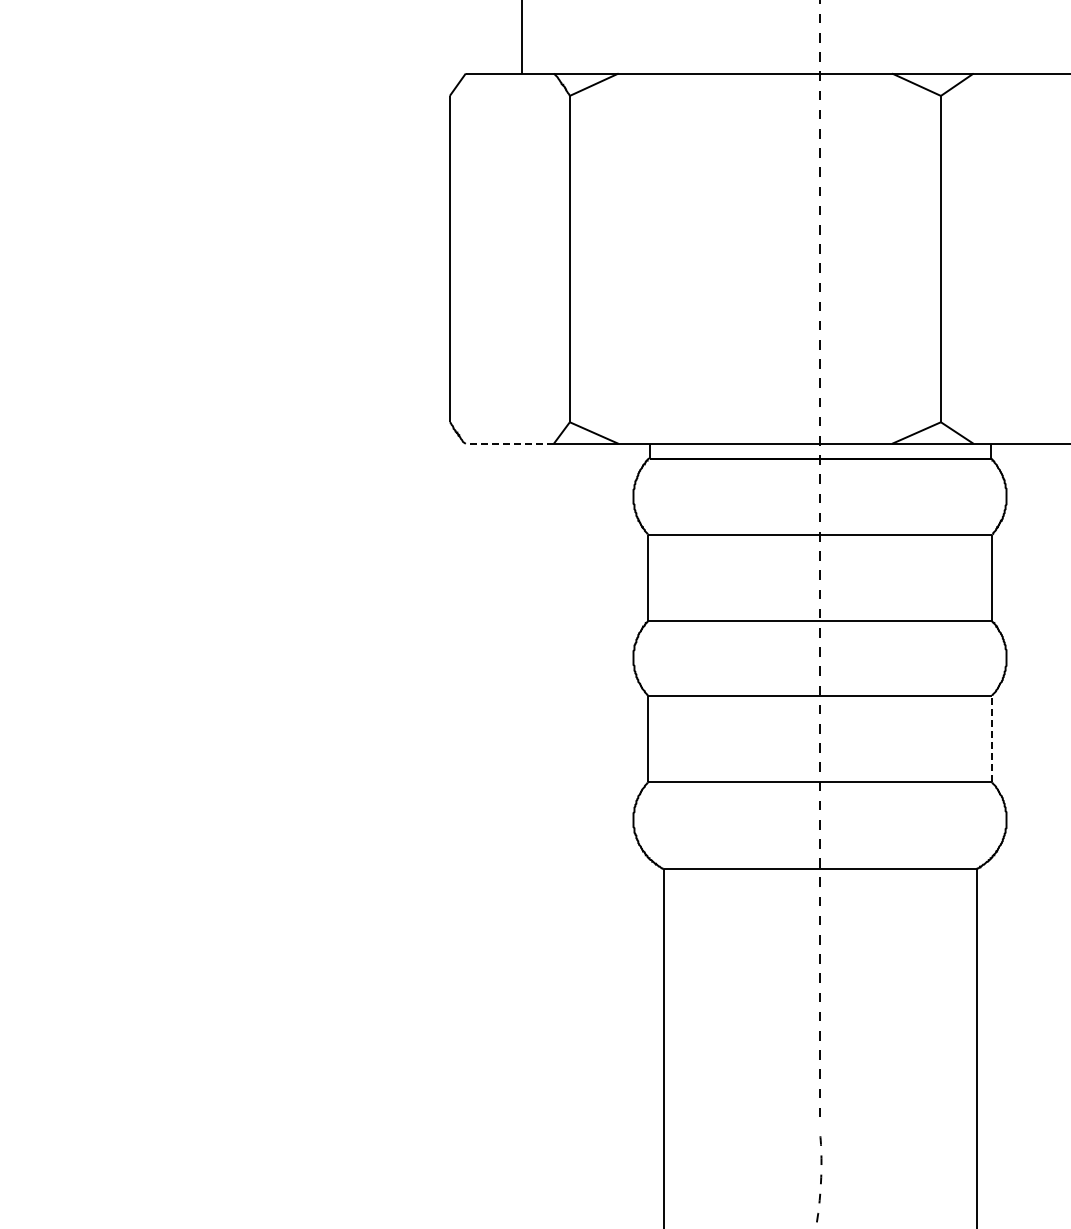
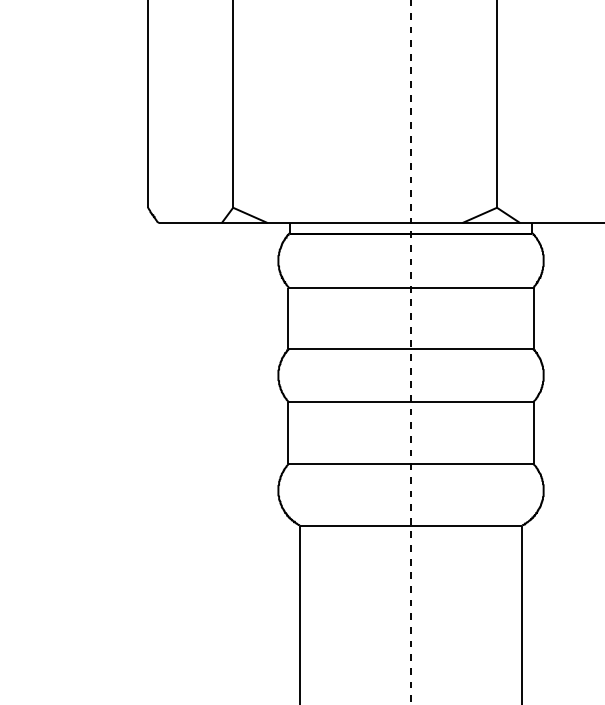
line: (509, 443) -> (190, 222), dashed -> solid
line: (992, 738) -> (533, 432), dashed -> solid

